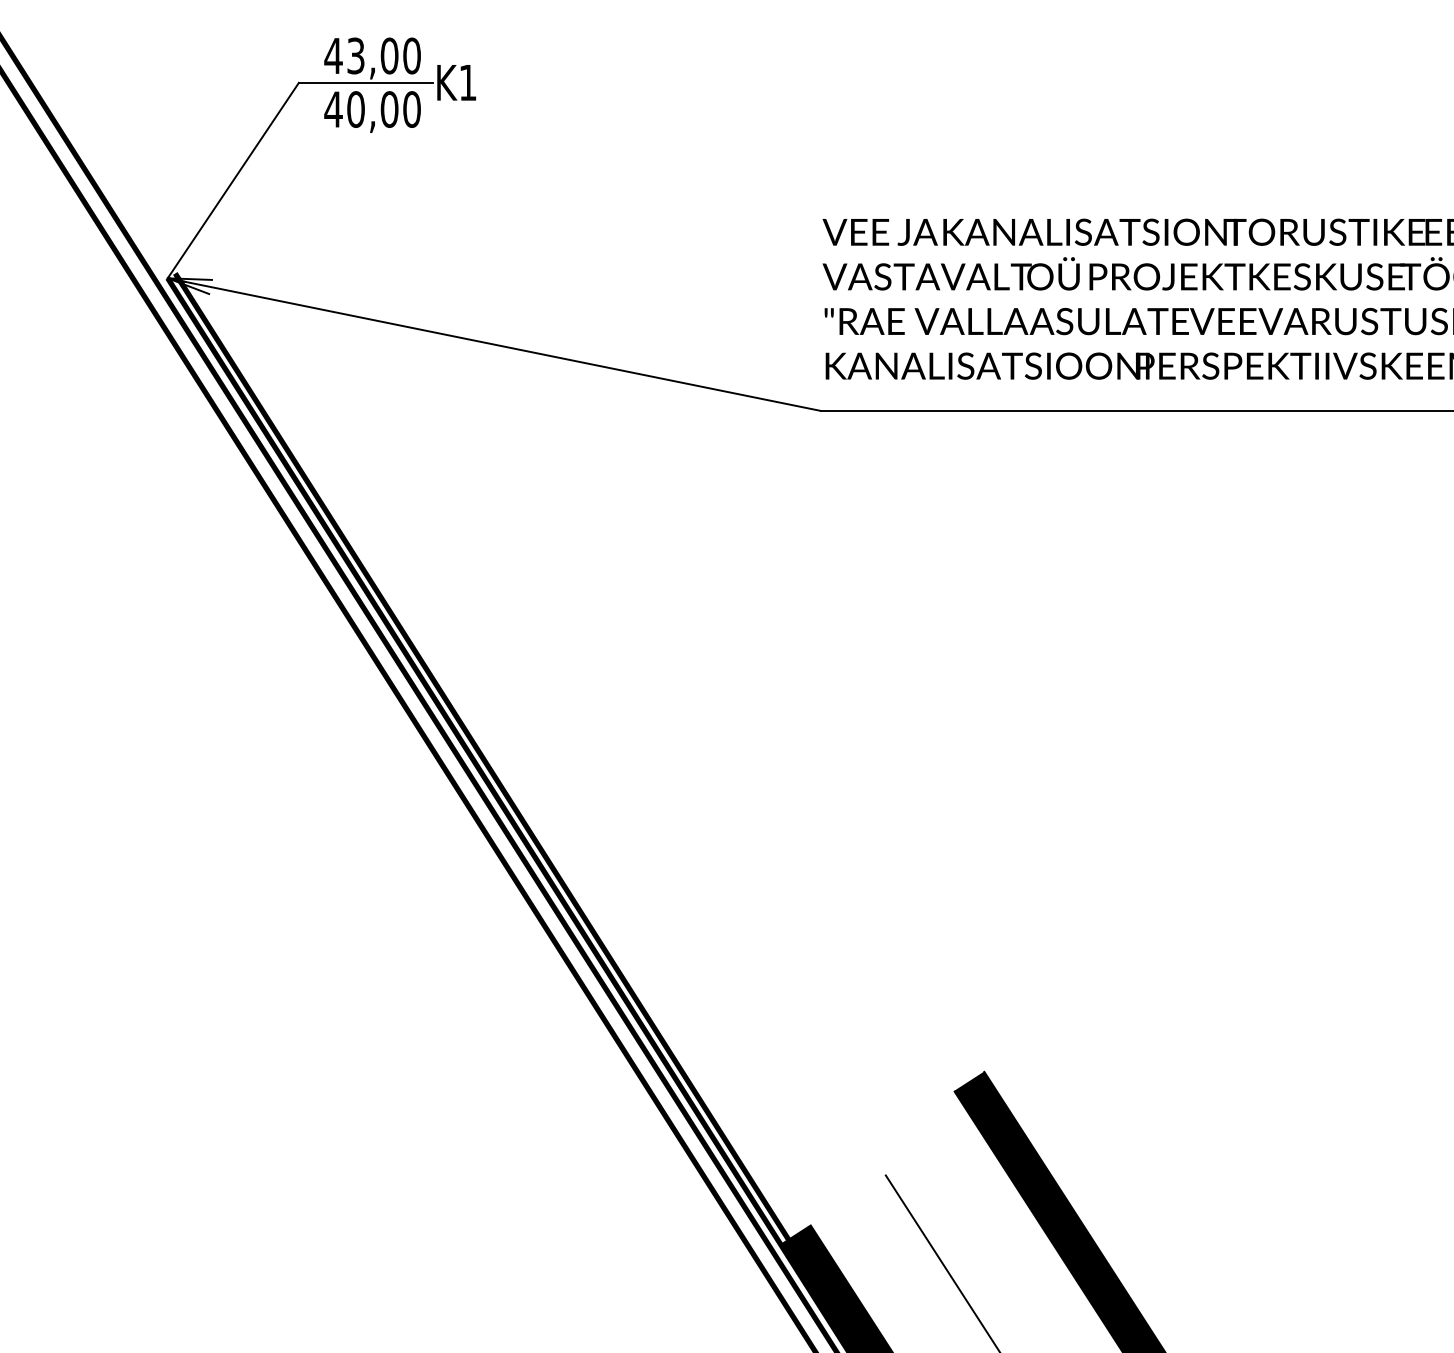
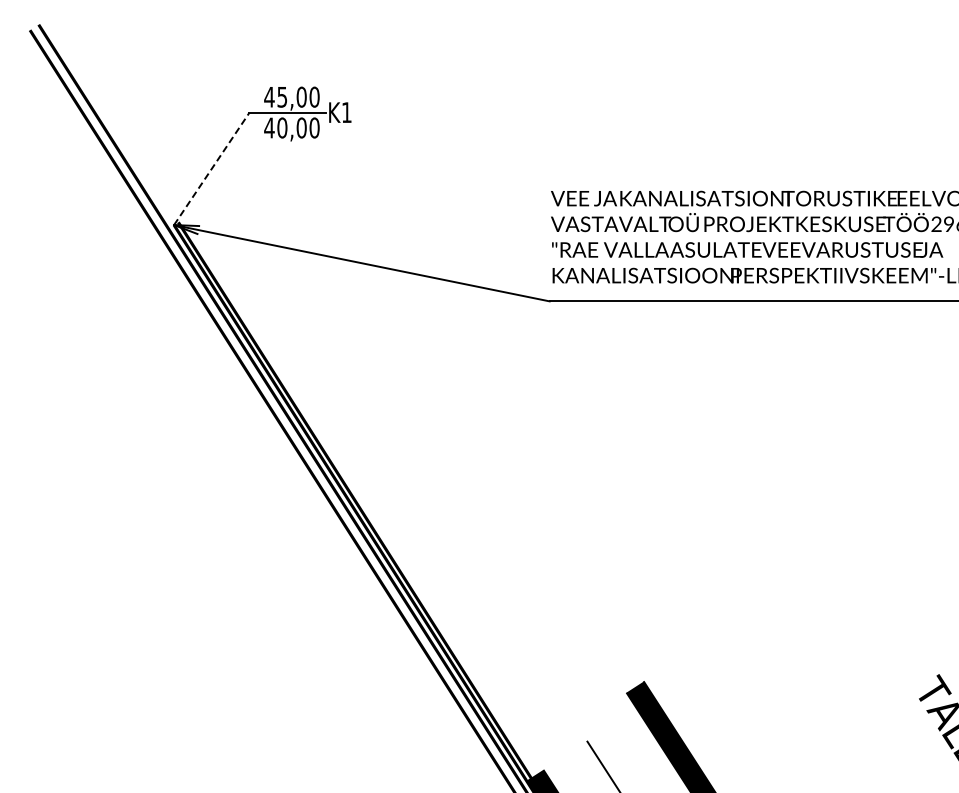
text: (356, 54) -> (282, 96), 43,00 -> 45,00
line: (232, 179) -> (211, 168), solid -> dashed

